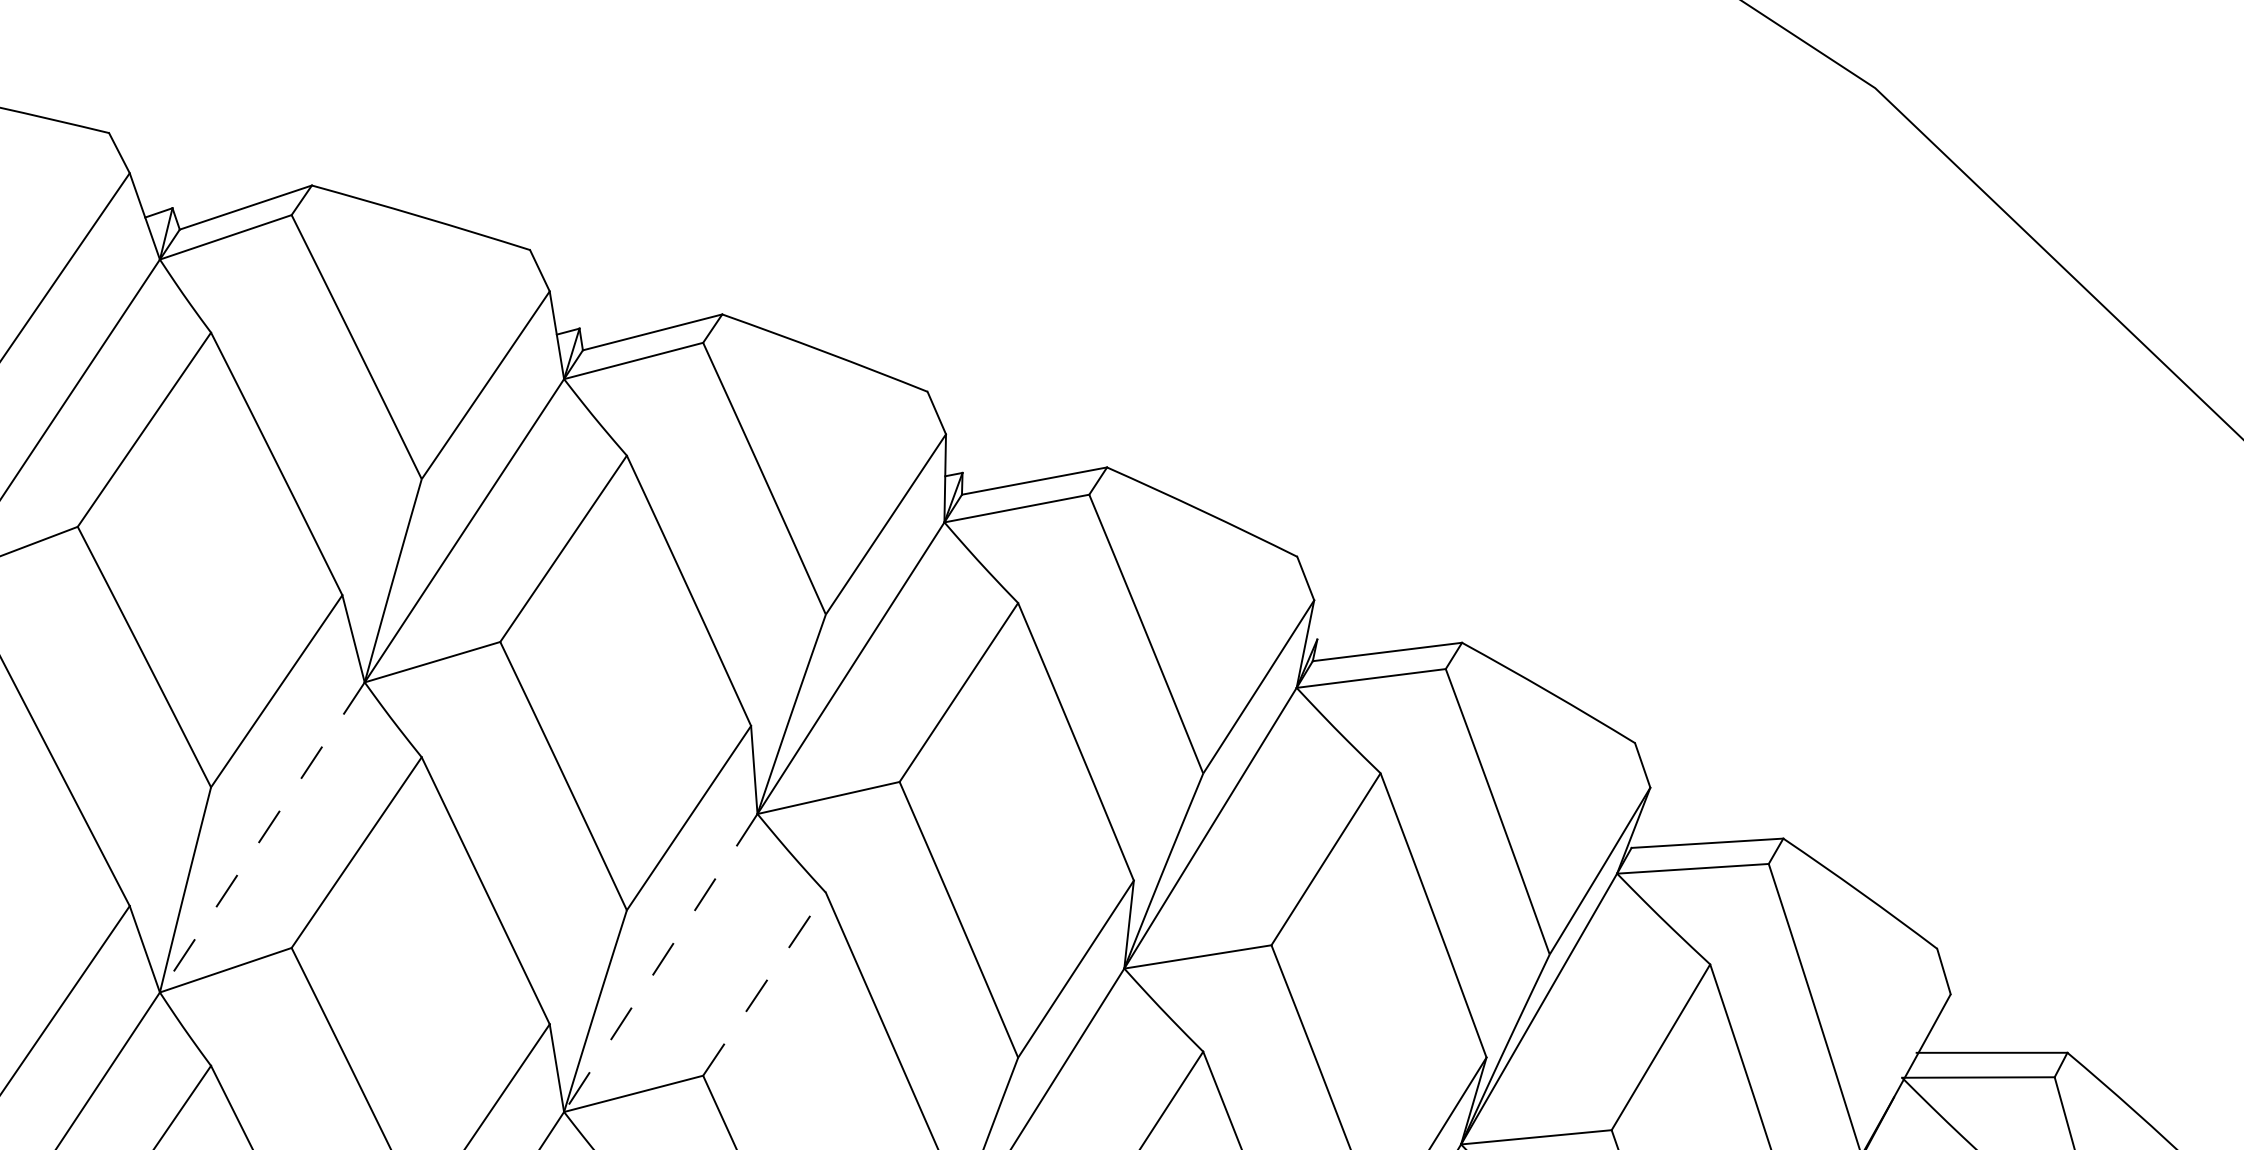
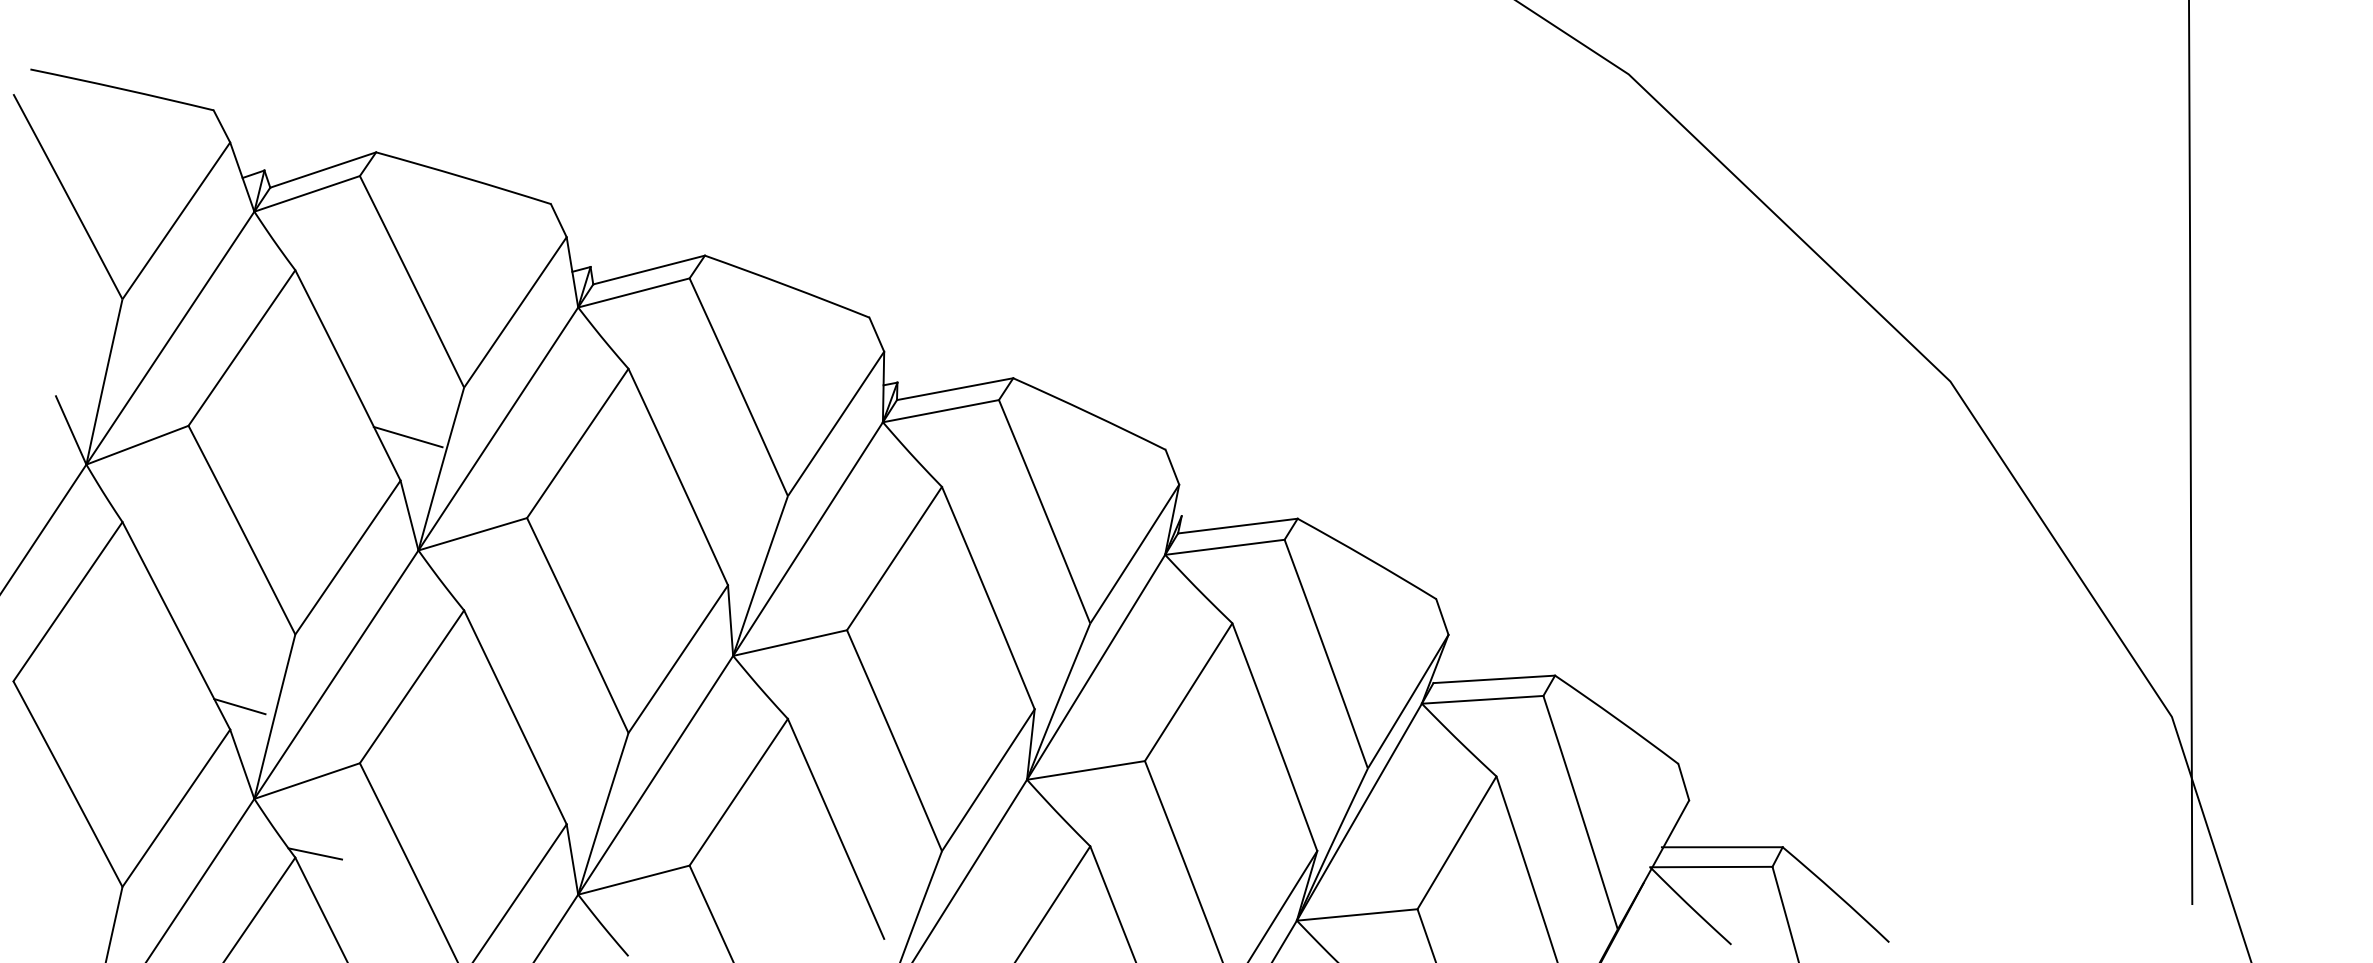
line: (351, 540) -> (407, 436), added
line: (262, 837) -> (336, 674), dashed -> solid
line: (141, 877) -> (239, 706), added
line: (660, 963) -> (655, 775), dashed -> solid
line: (765, 983) -> (739, 791), dashed -> solid
line: (236, 1060) -> (315, 853), added

